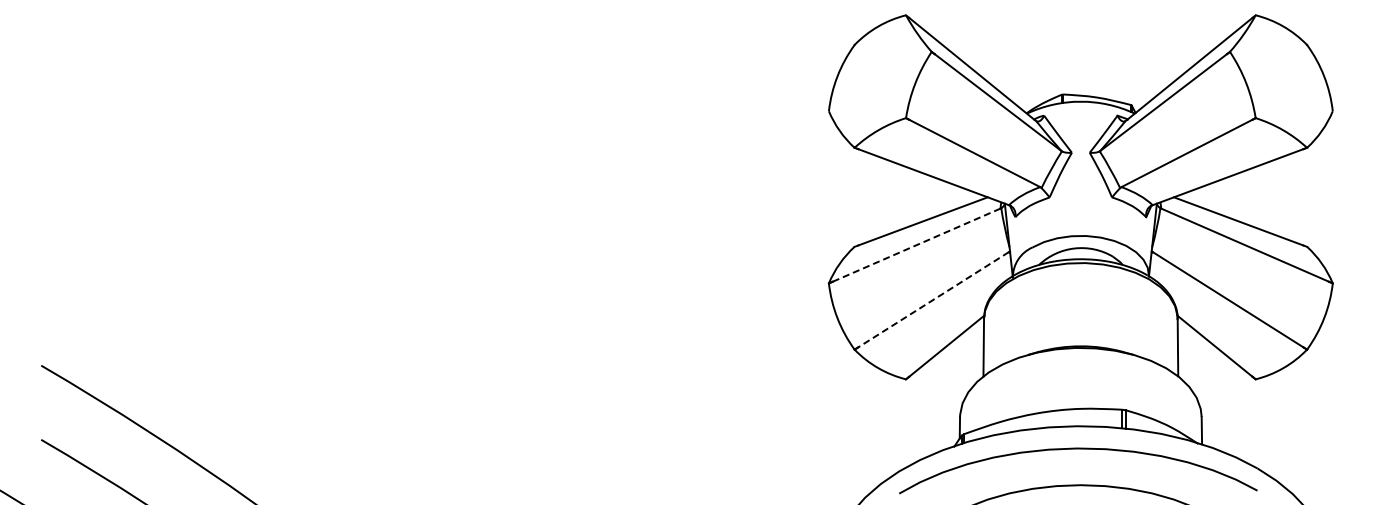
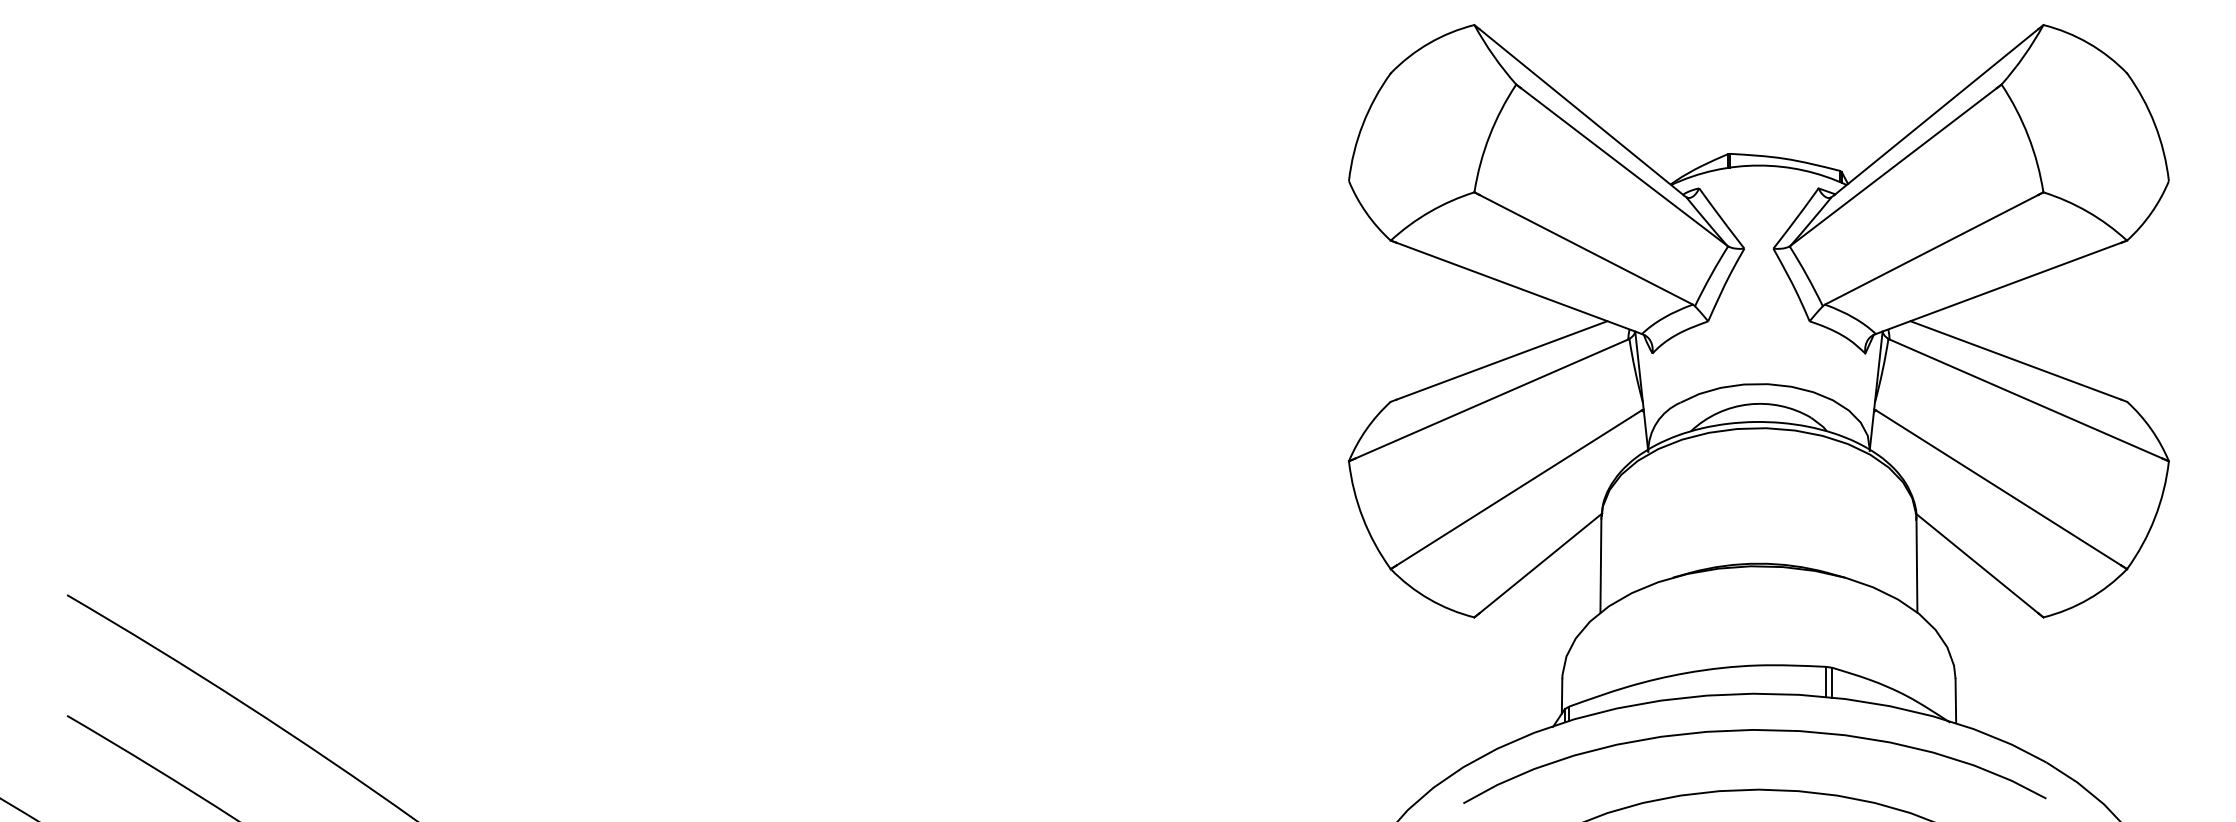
line: (916, 245) -> (1491, 399), dashed -> solid
line: (933, 300) -> (1519, 489), dashed -> solid

